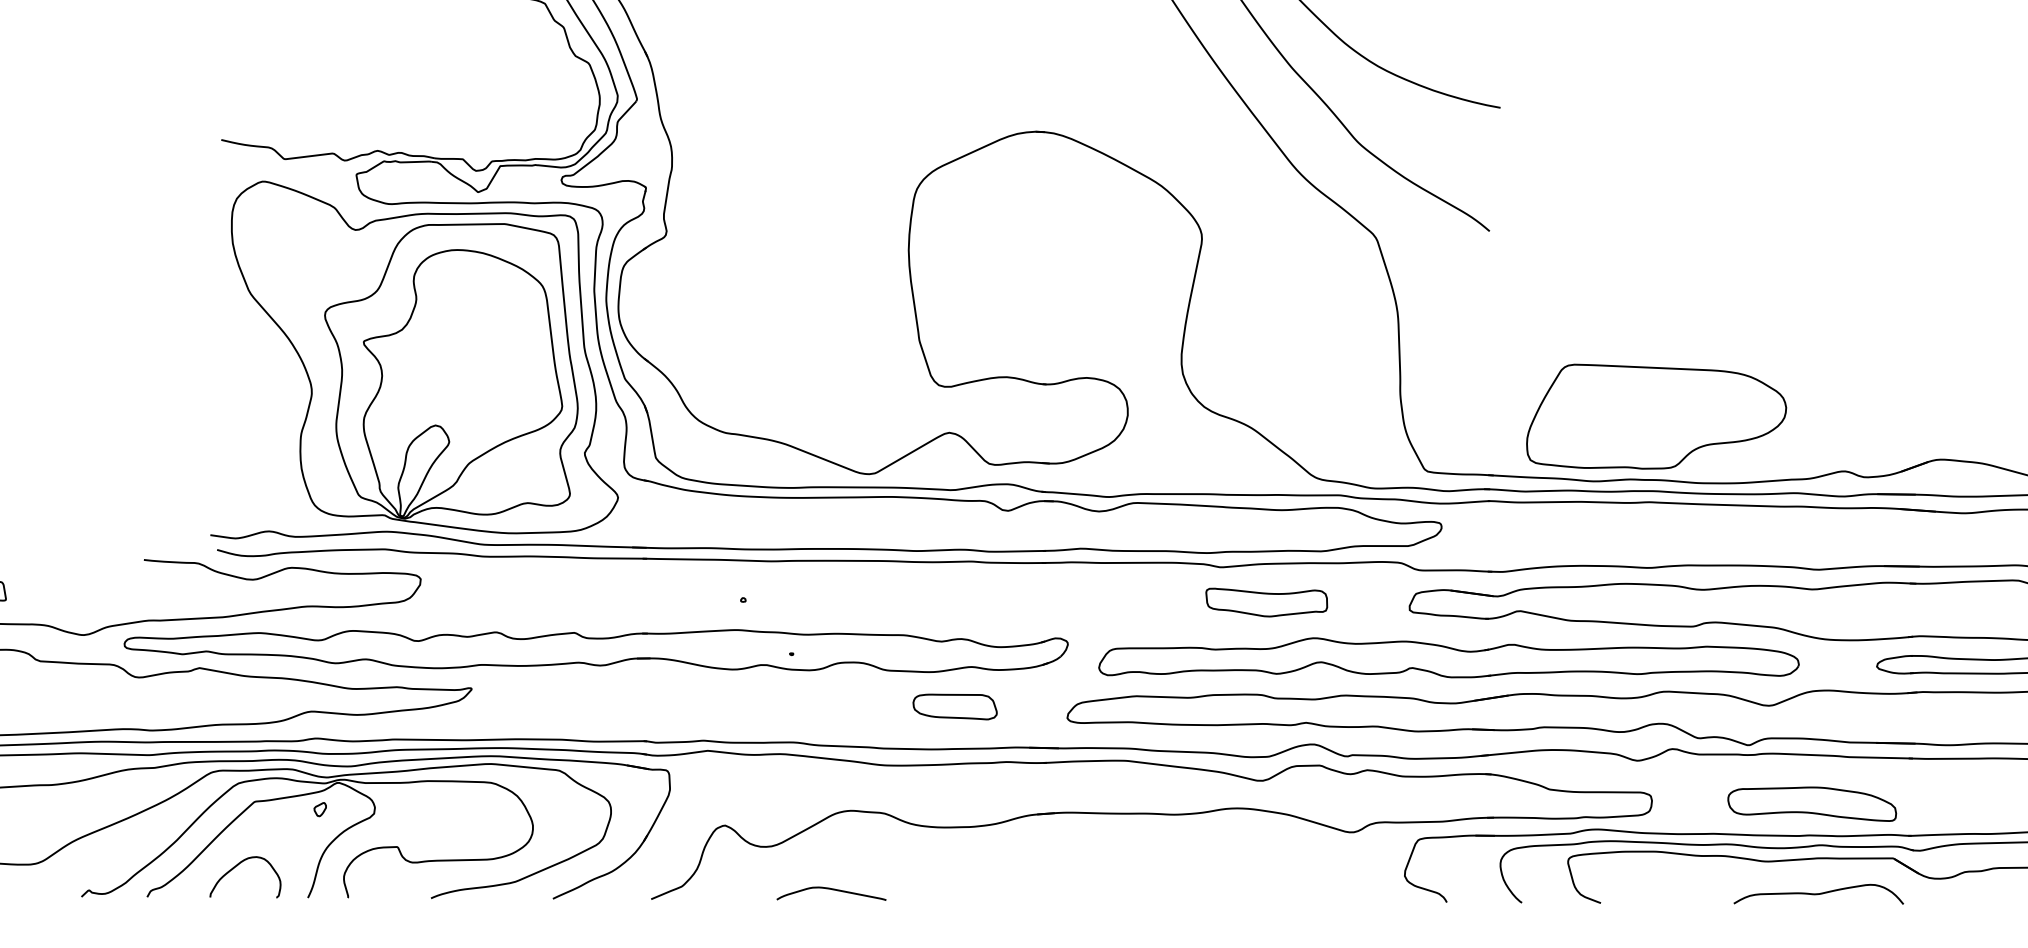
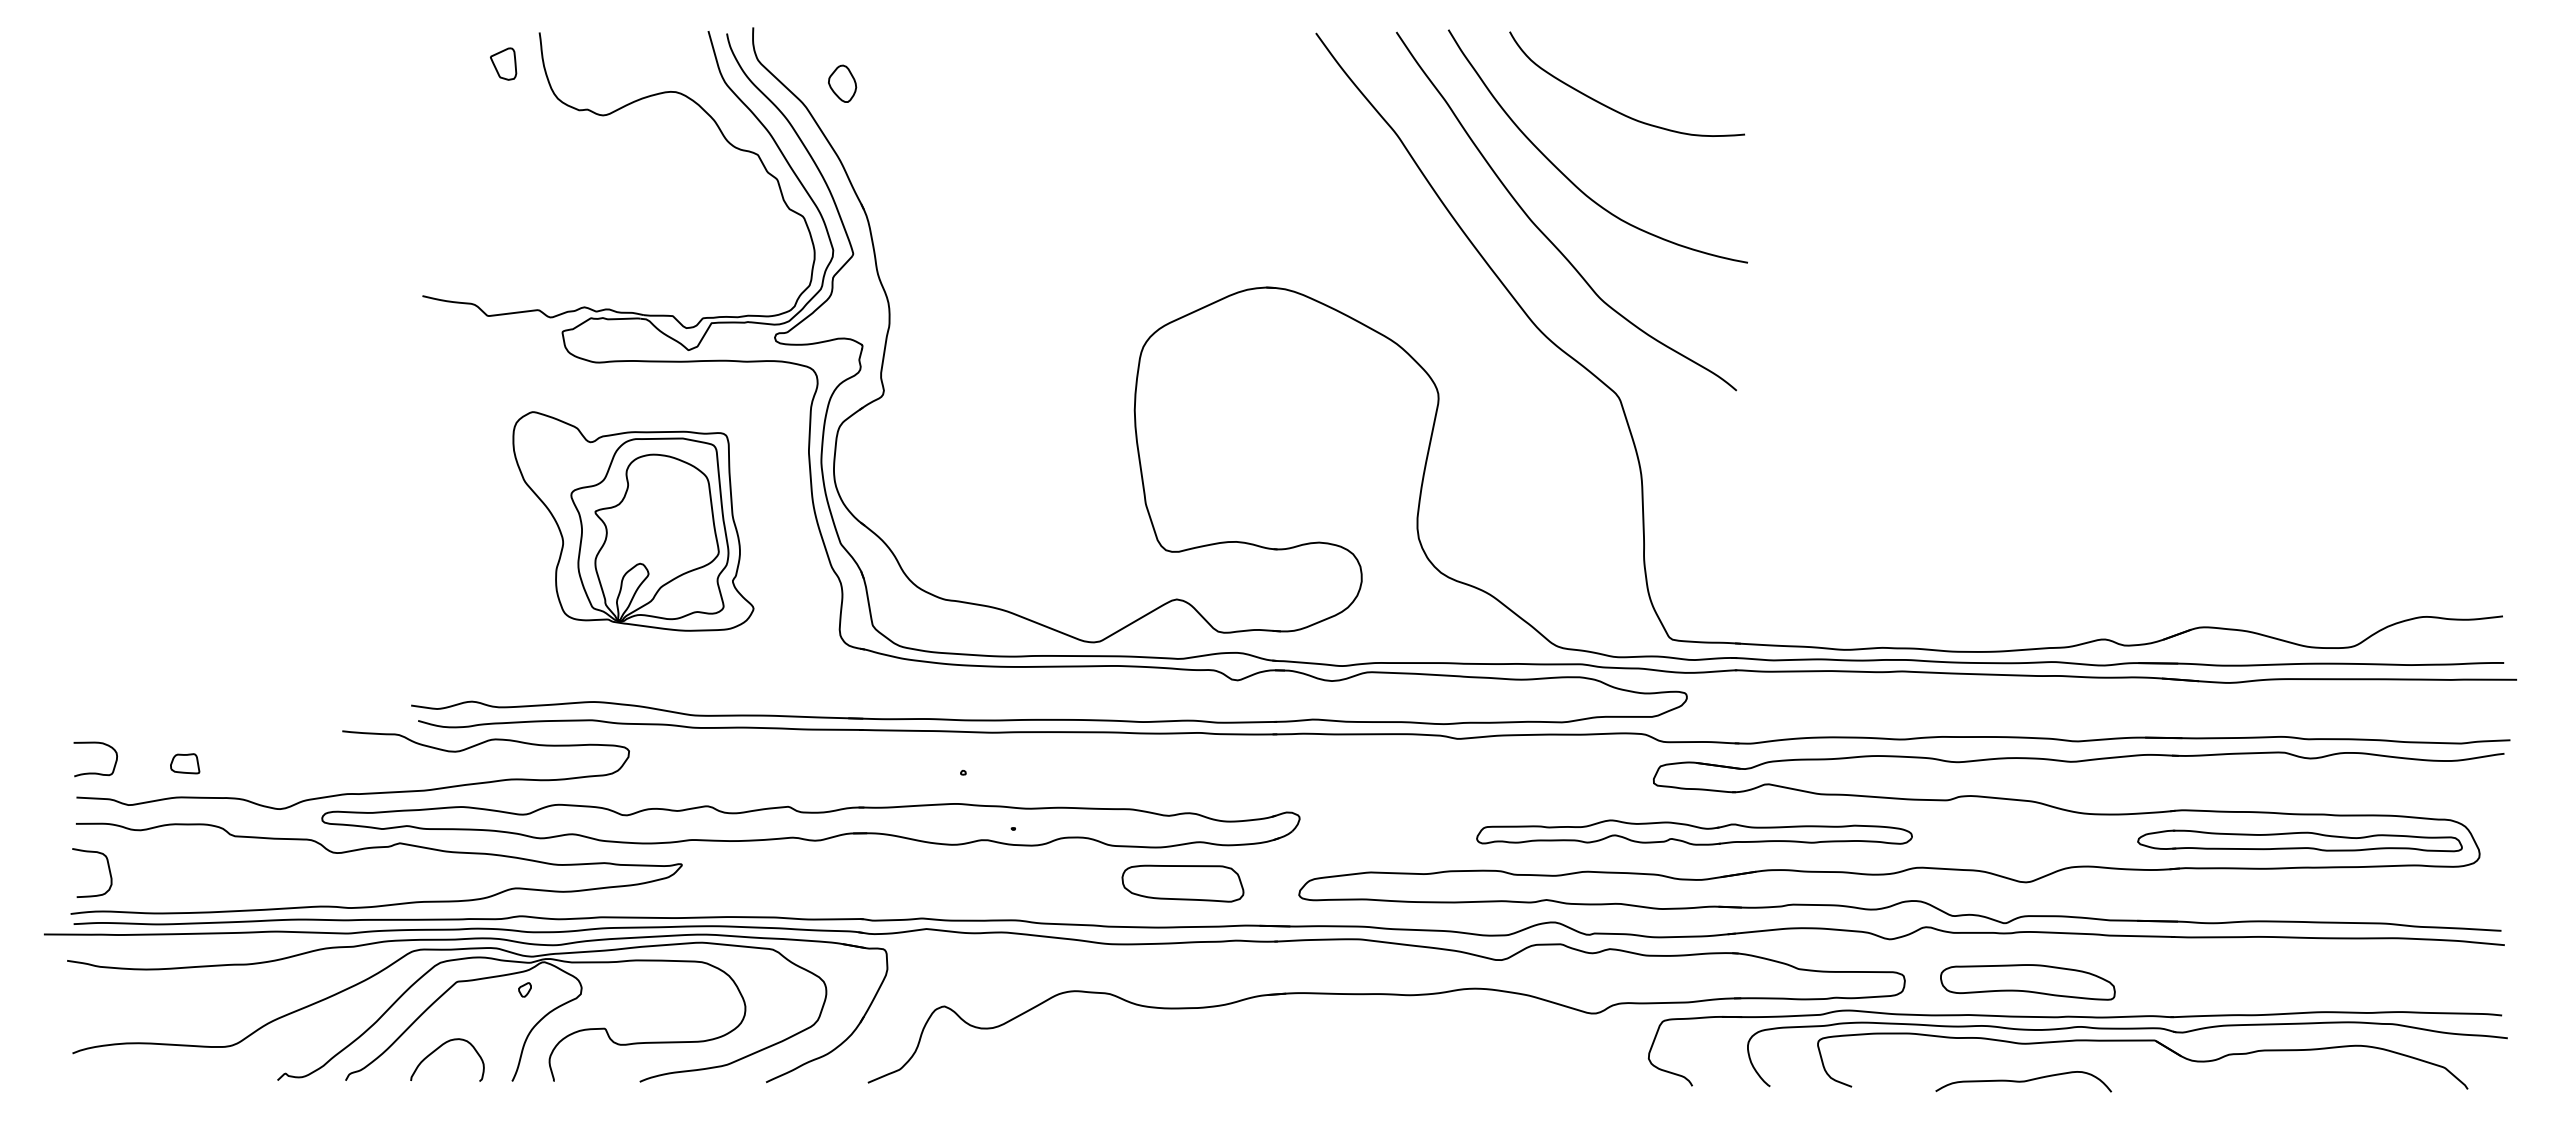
part: (424, 357) -> (633, 521), size x0.6
part: (1656, 416) -> (1909, 582), removed
part: (1266, 602) -> (1505, 775), removed
part: (1448, 657) -> (1694, 832), size x0.6
part: (954, 706) -> (1182, 883), size x1.4
part: (1811, 804) -> (2027, 982), moved
curve: (831, 890) -> (1054, 1073), removed
curve: (1818, 894) -> (2023, 1081), moved

